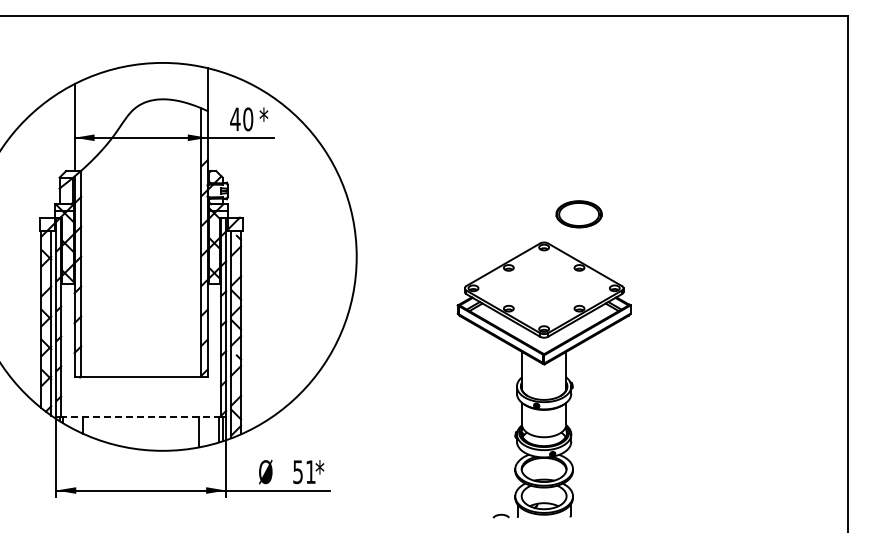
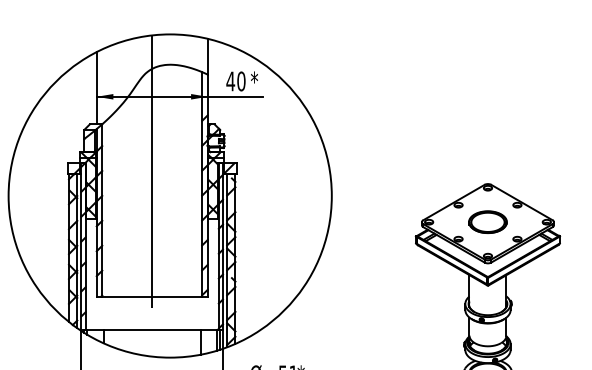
part: (578, 214) -> (487, 222), moved
line: (141, 227) -> (152, 171), added
line: (141, 417) -> (152, 329), dashed -> solid

